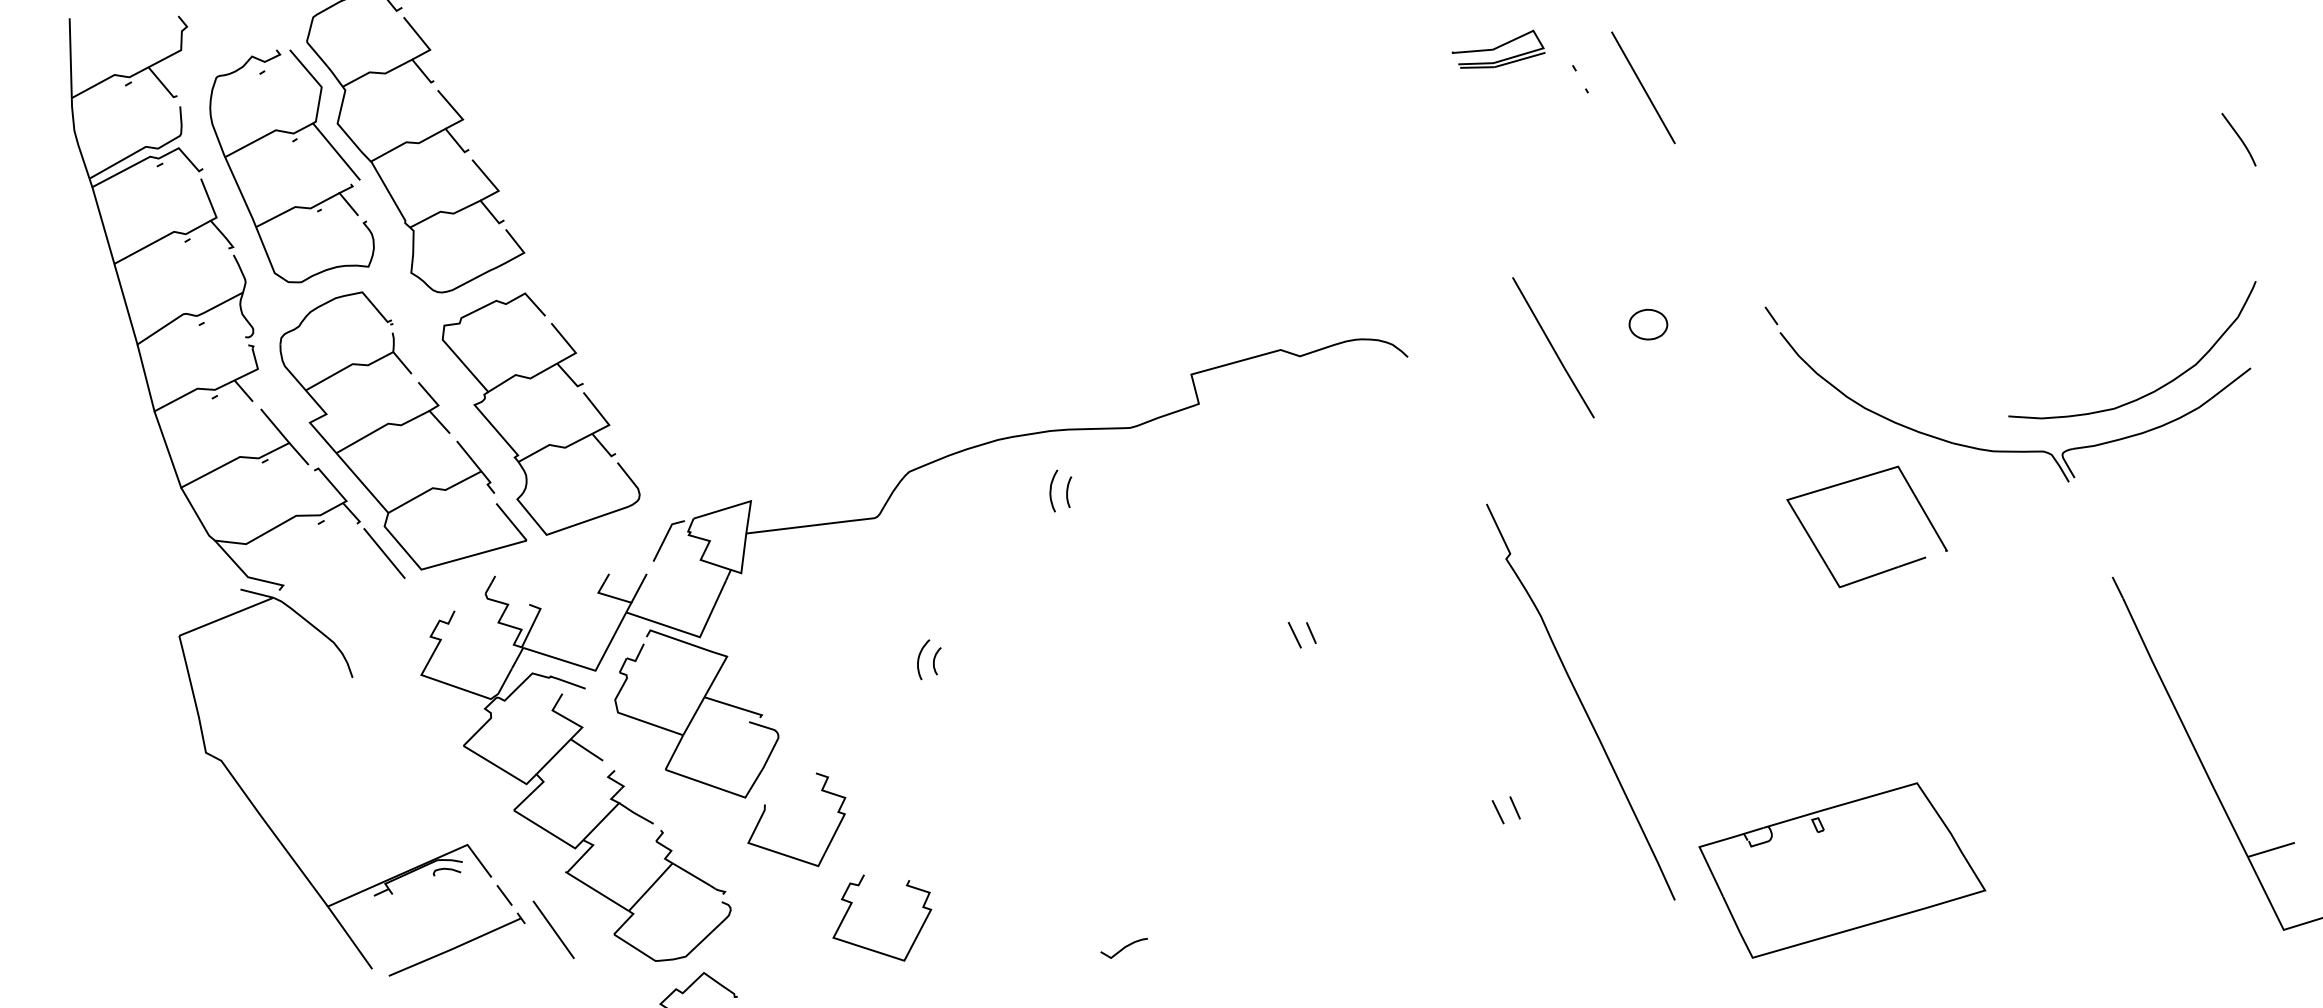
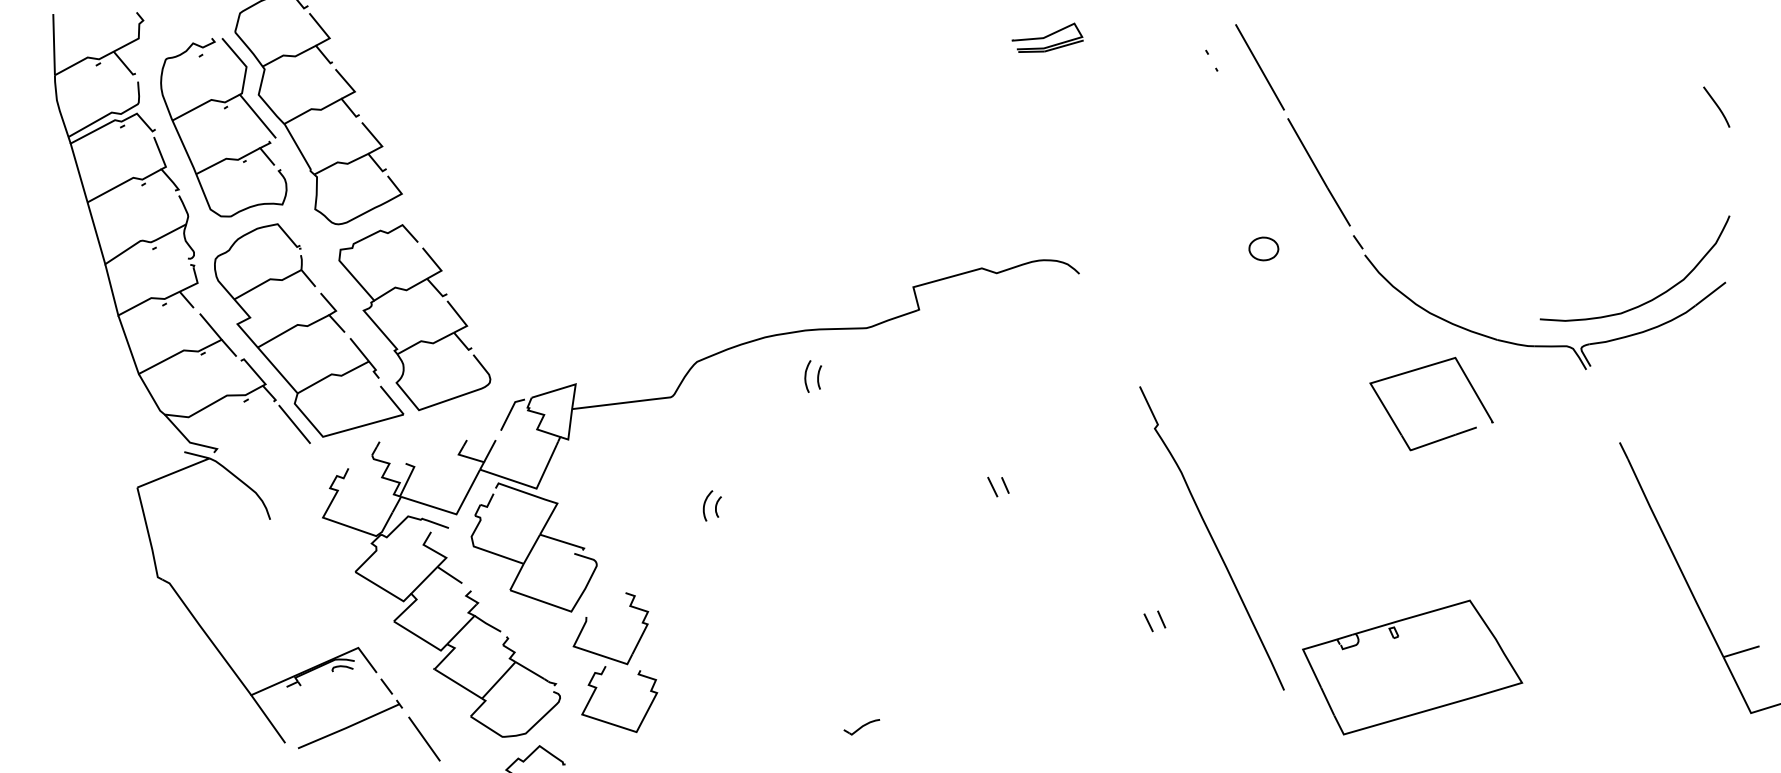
part: (1498, 48) -> (1047, 37), moved
line: (1553, 347) -> (1319, 172), moved
curve: (852, 903) -> (596, 688), moved
line: (553, 929) -> (424, 738), moved

